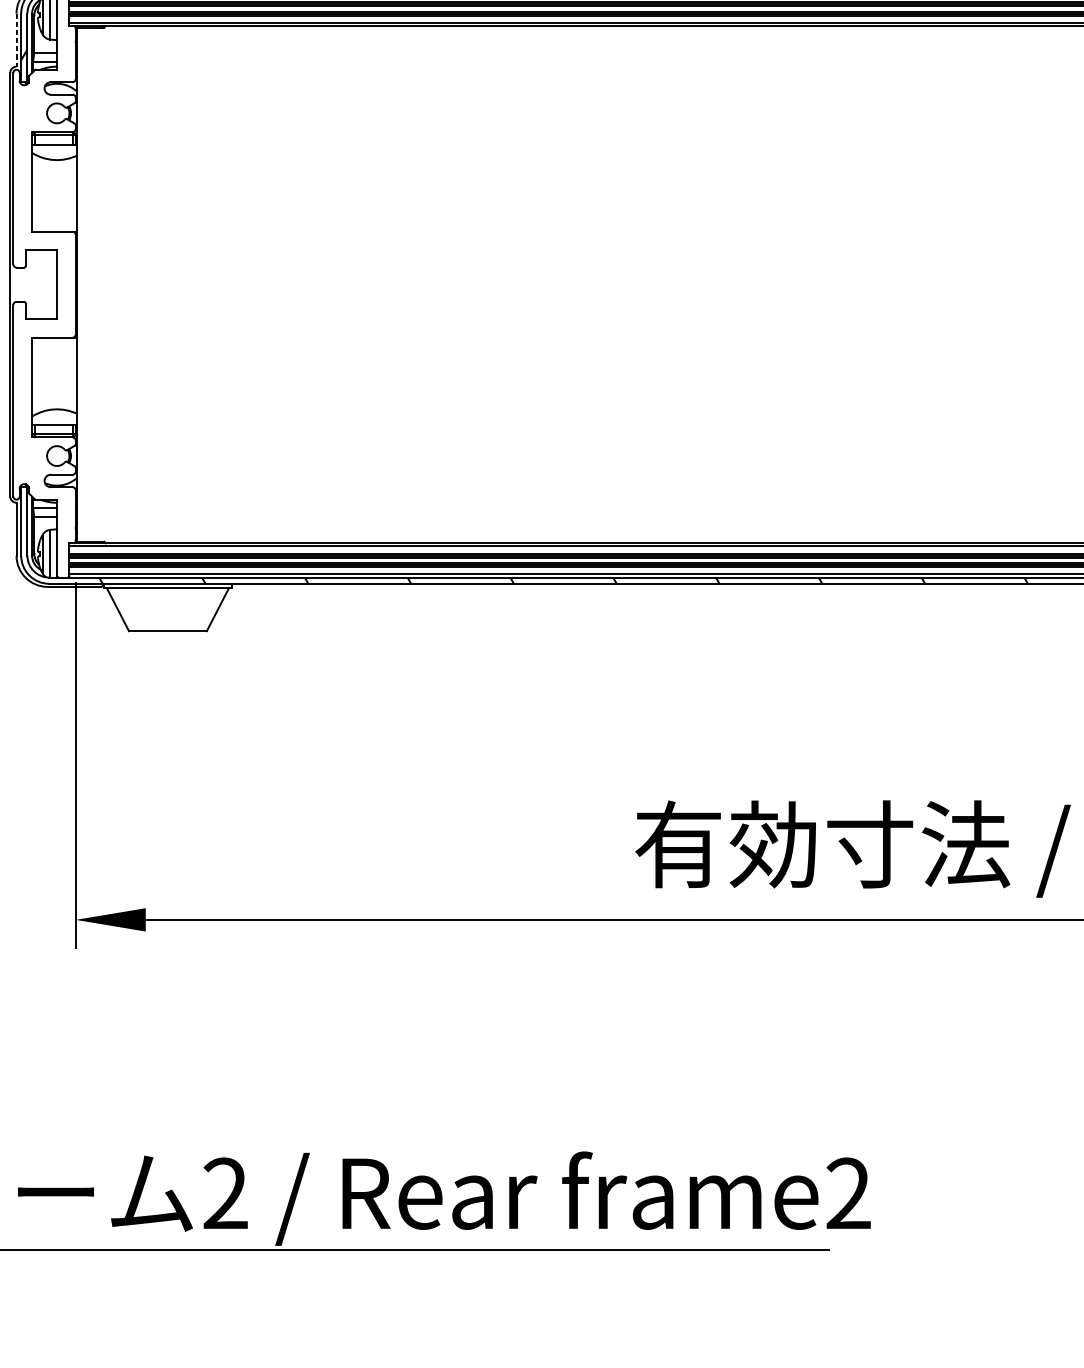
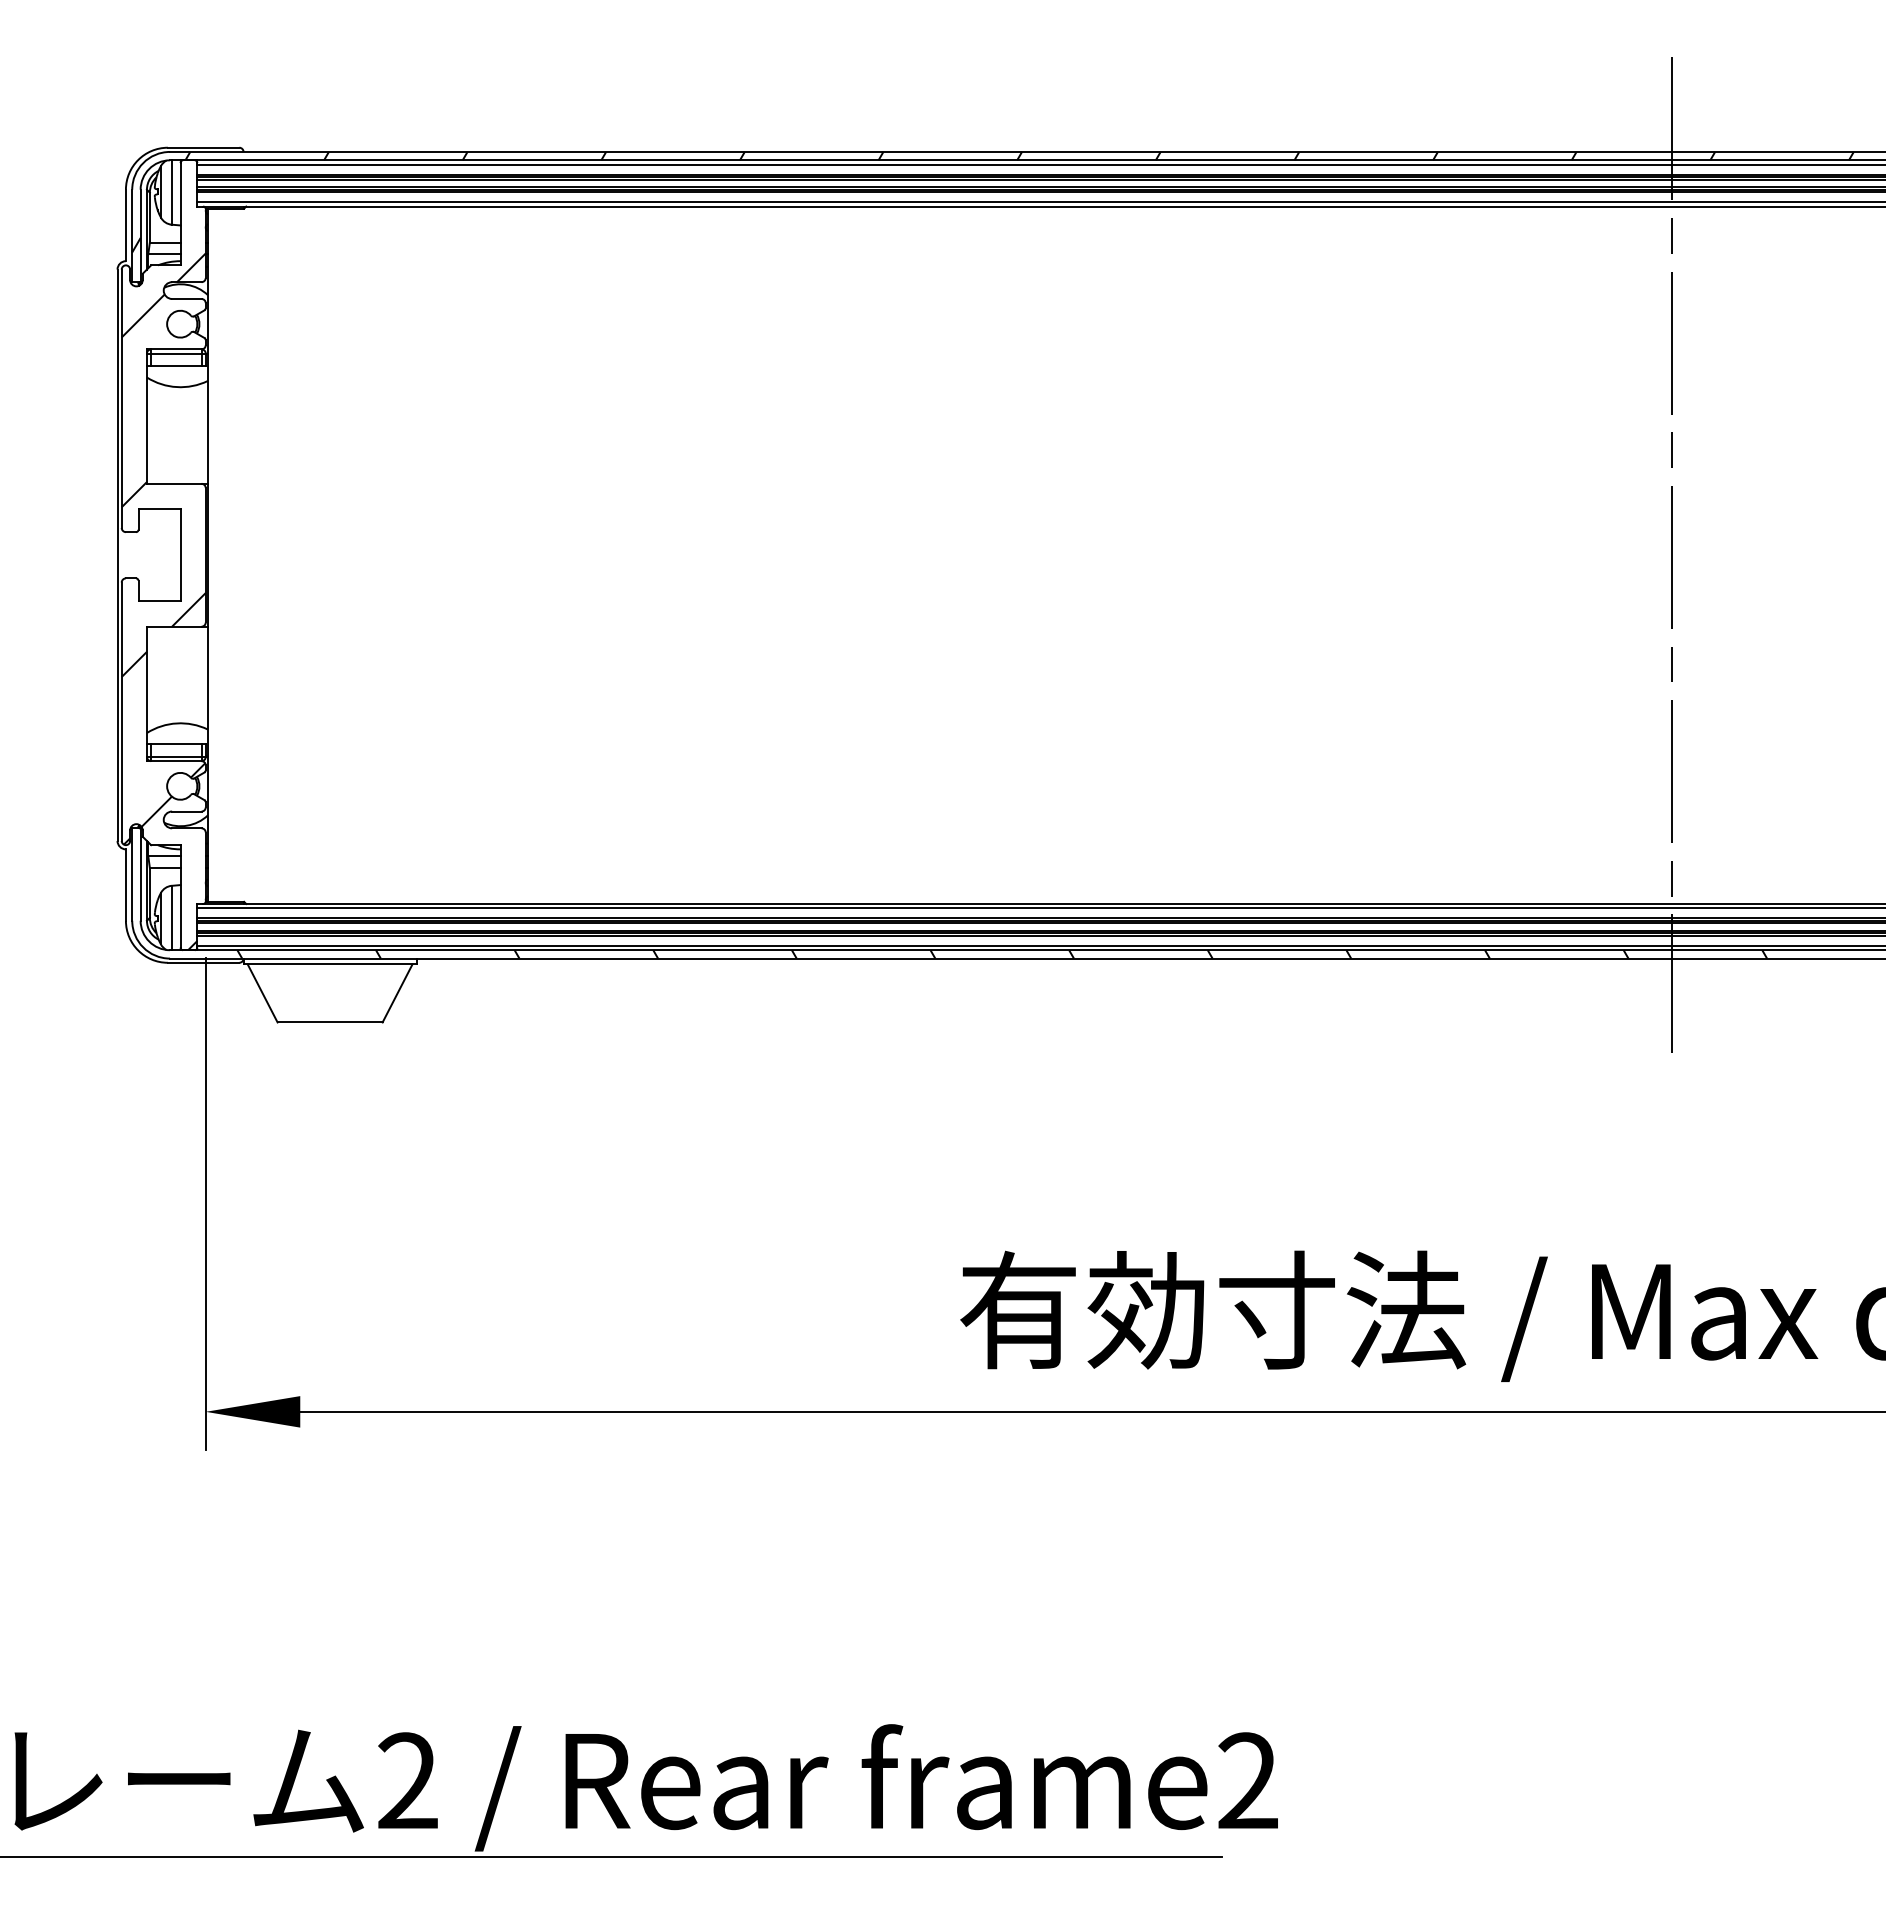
line: (16, 40) -> (125, 225), dashed -> solid
hatch: (44, 319) -> (163, 601), added

